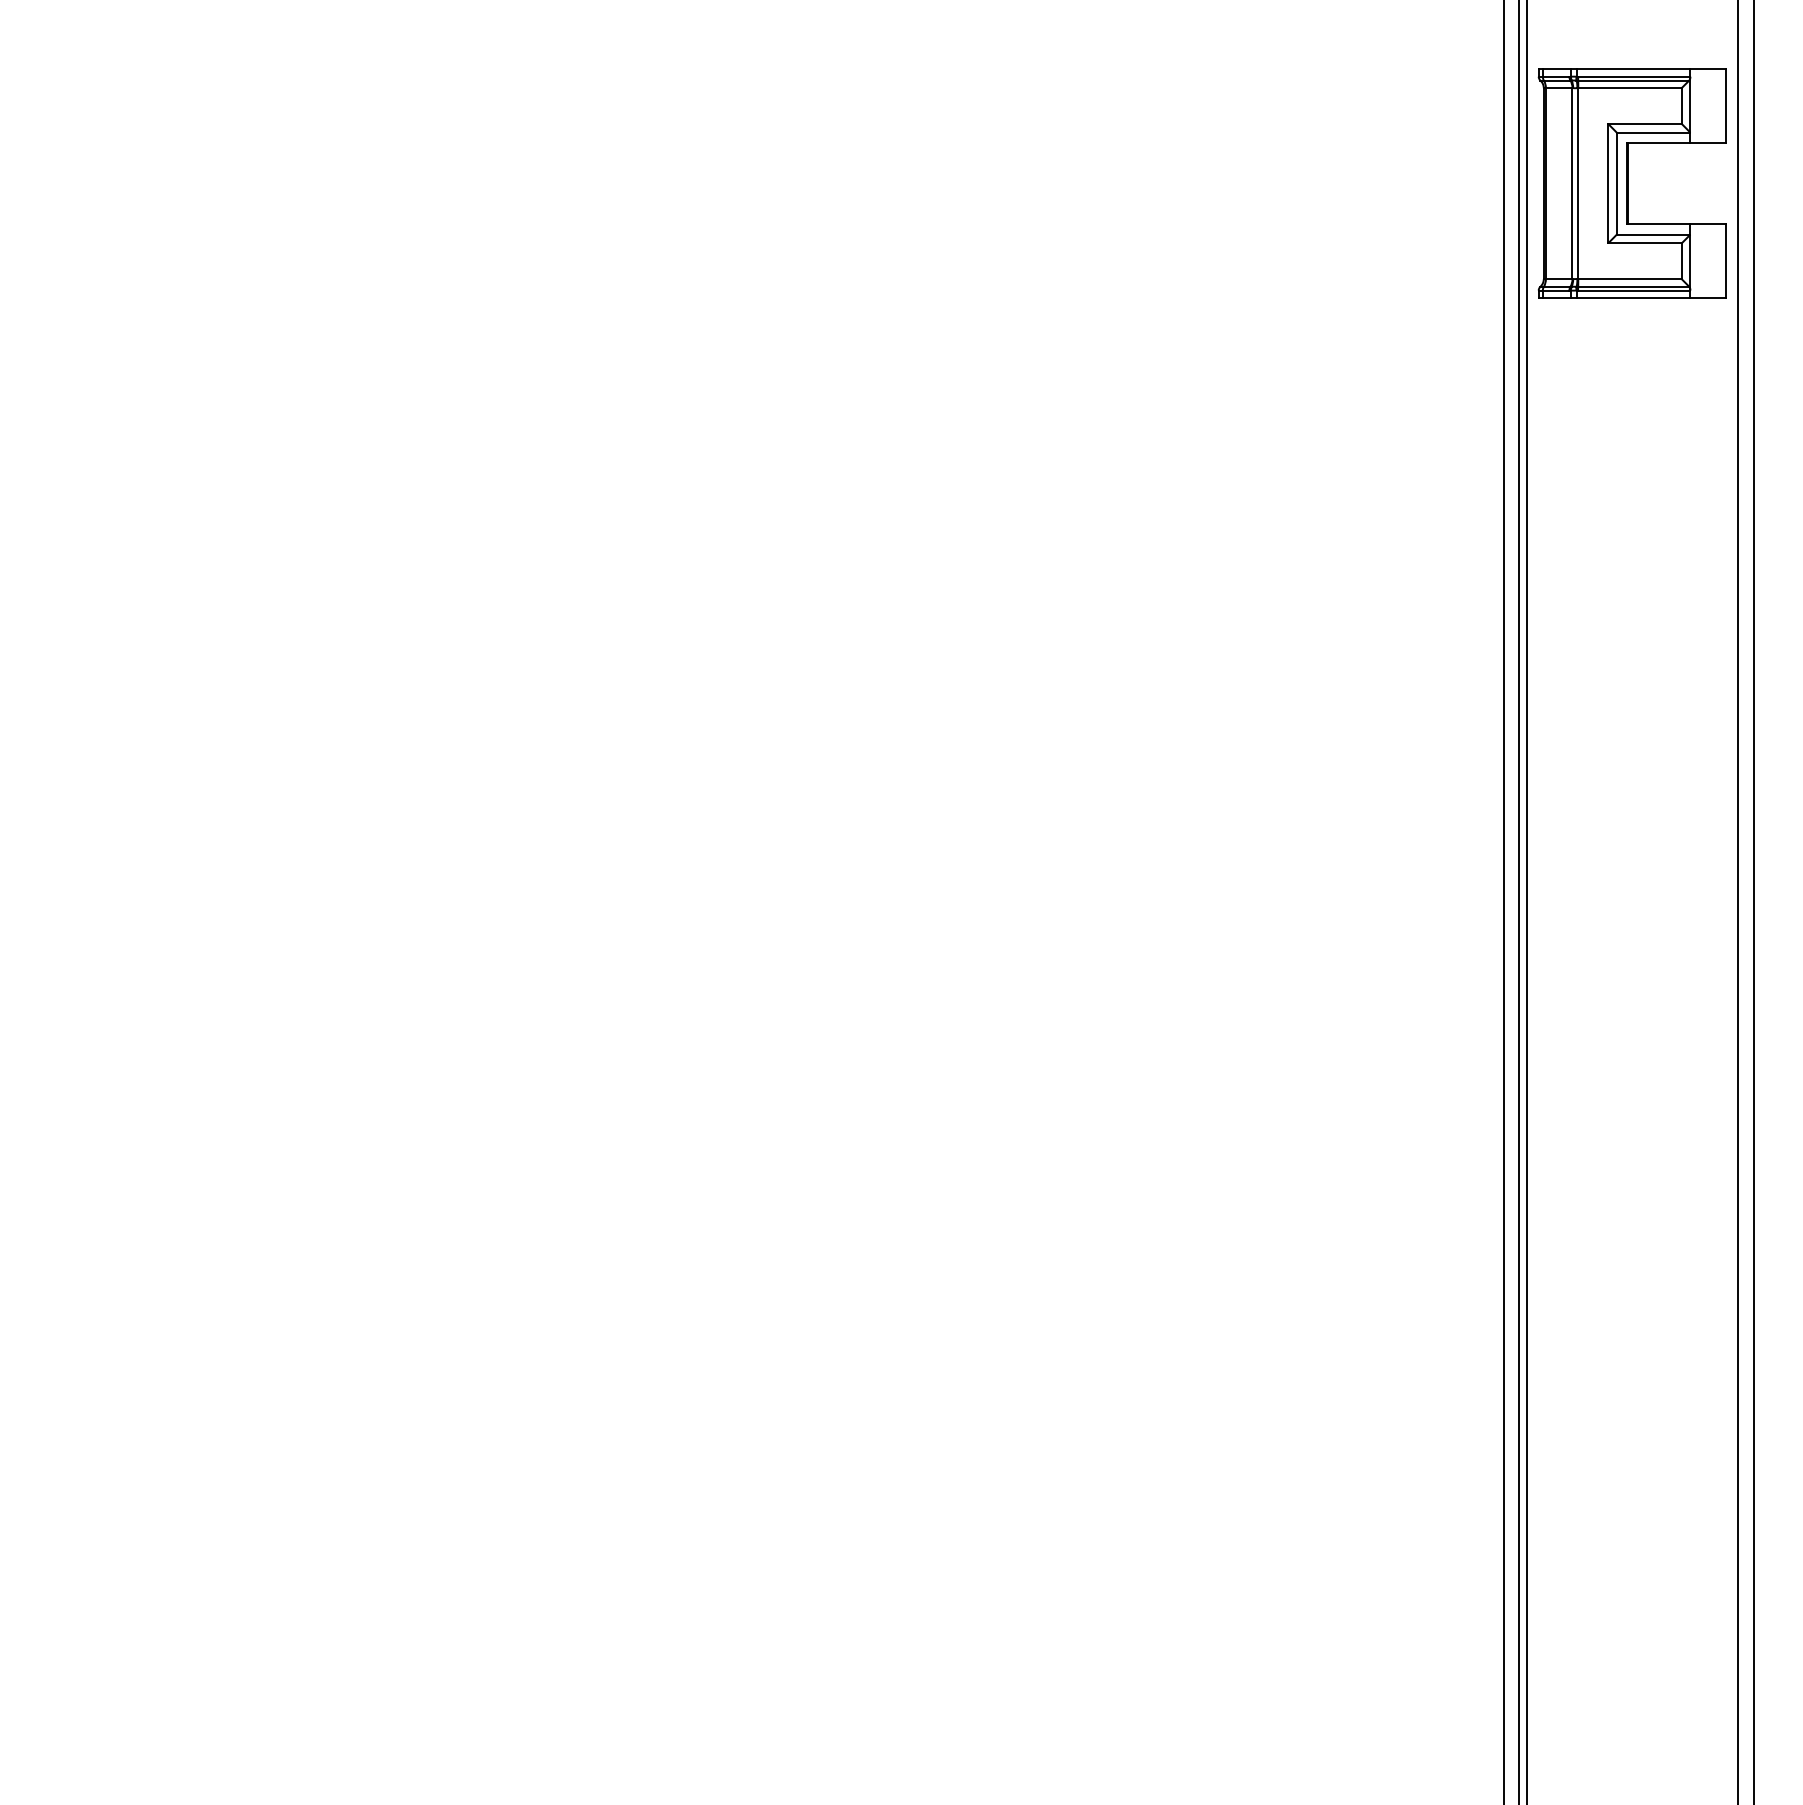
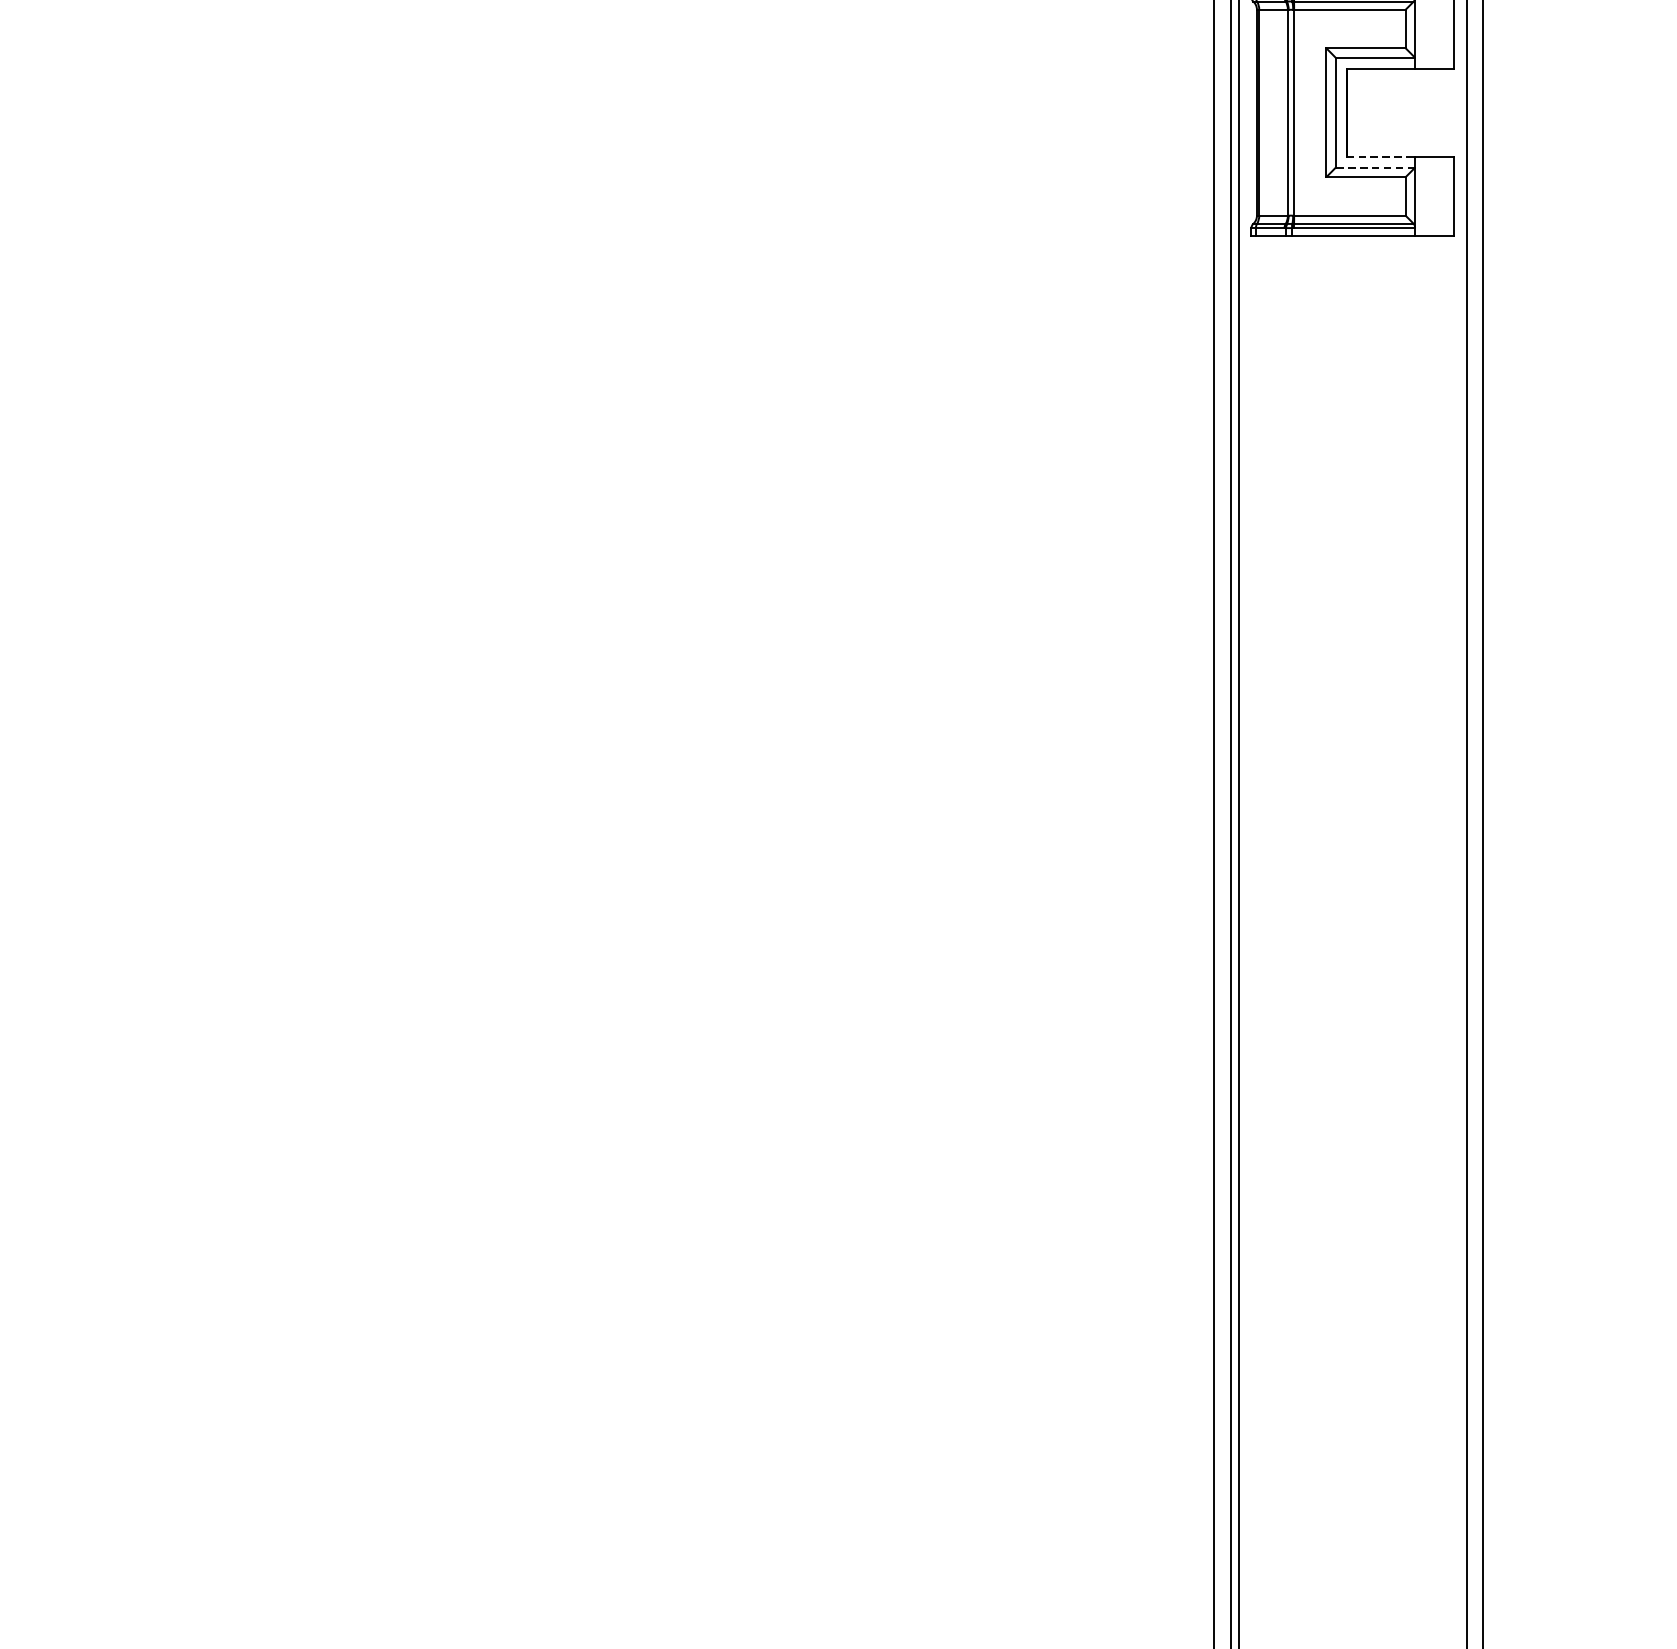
line: (1658, 224) -> (1380, 156), solid -> dashed
line: (1653, 234) -> (1375, 167), solid -> dashed

